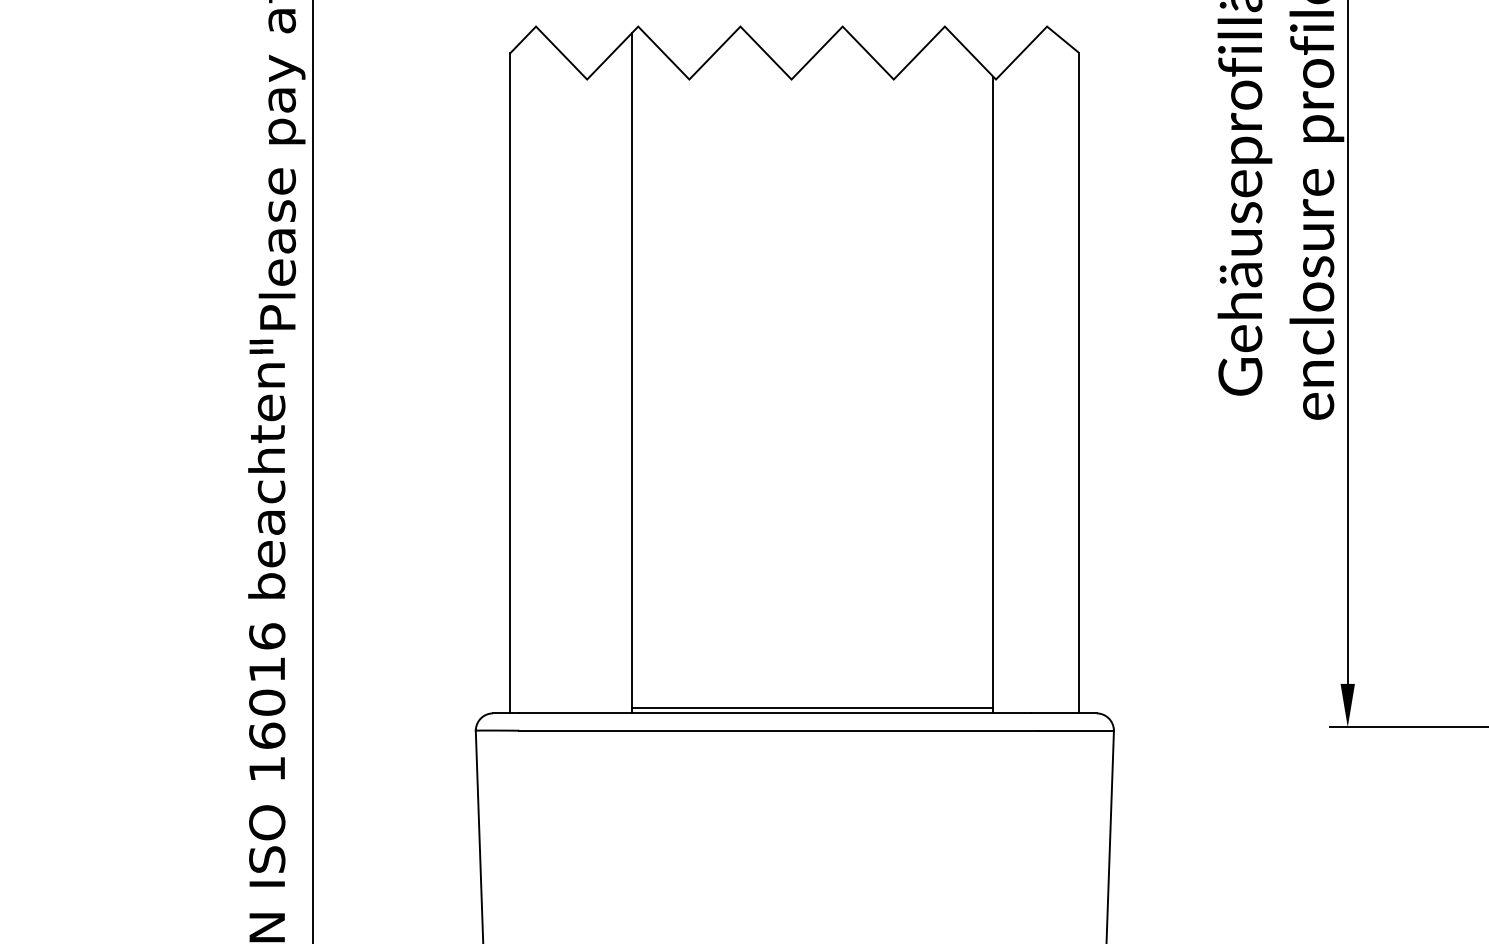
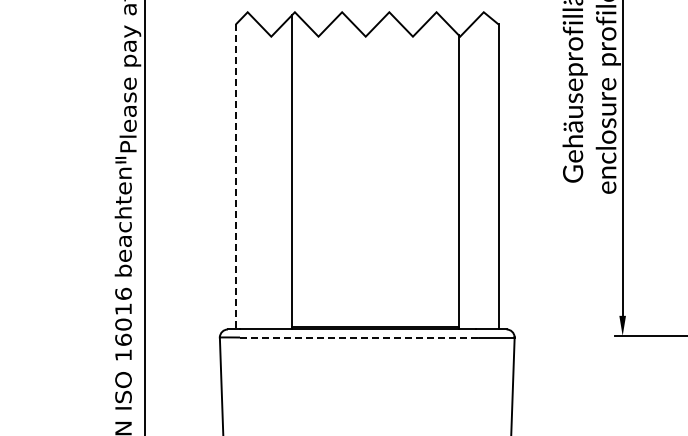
line: (509, 382) -> (235, 176), solid -> dashed
line: (778, 730) -> (359, 337), solid -> dashed

